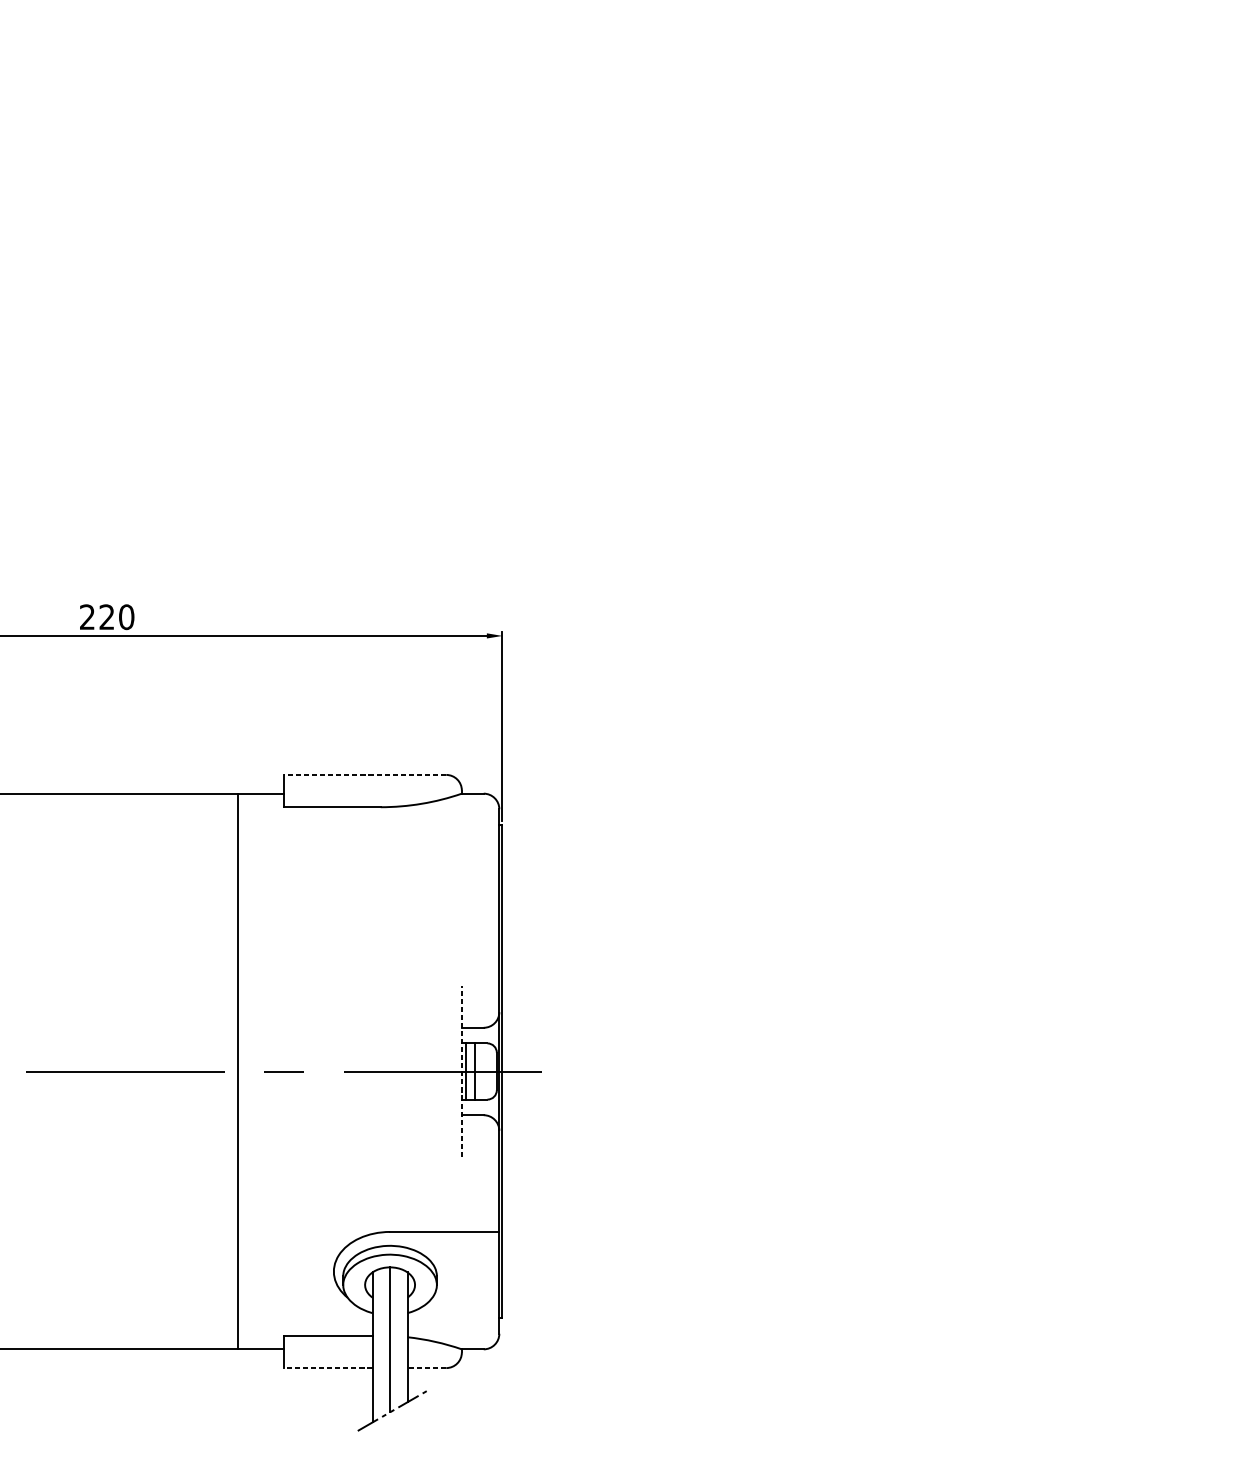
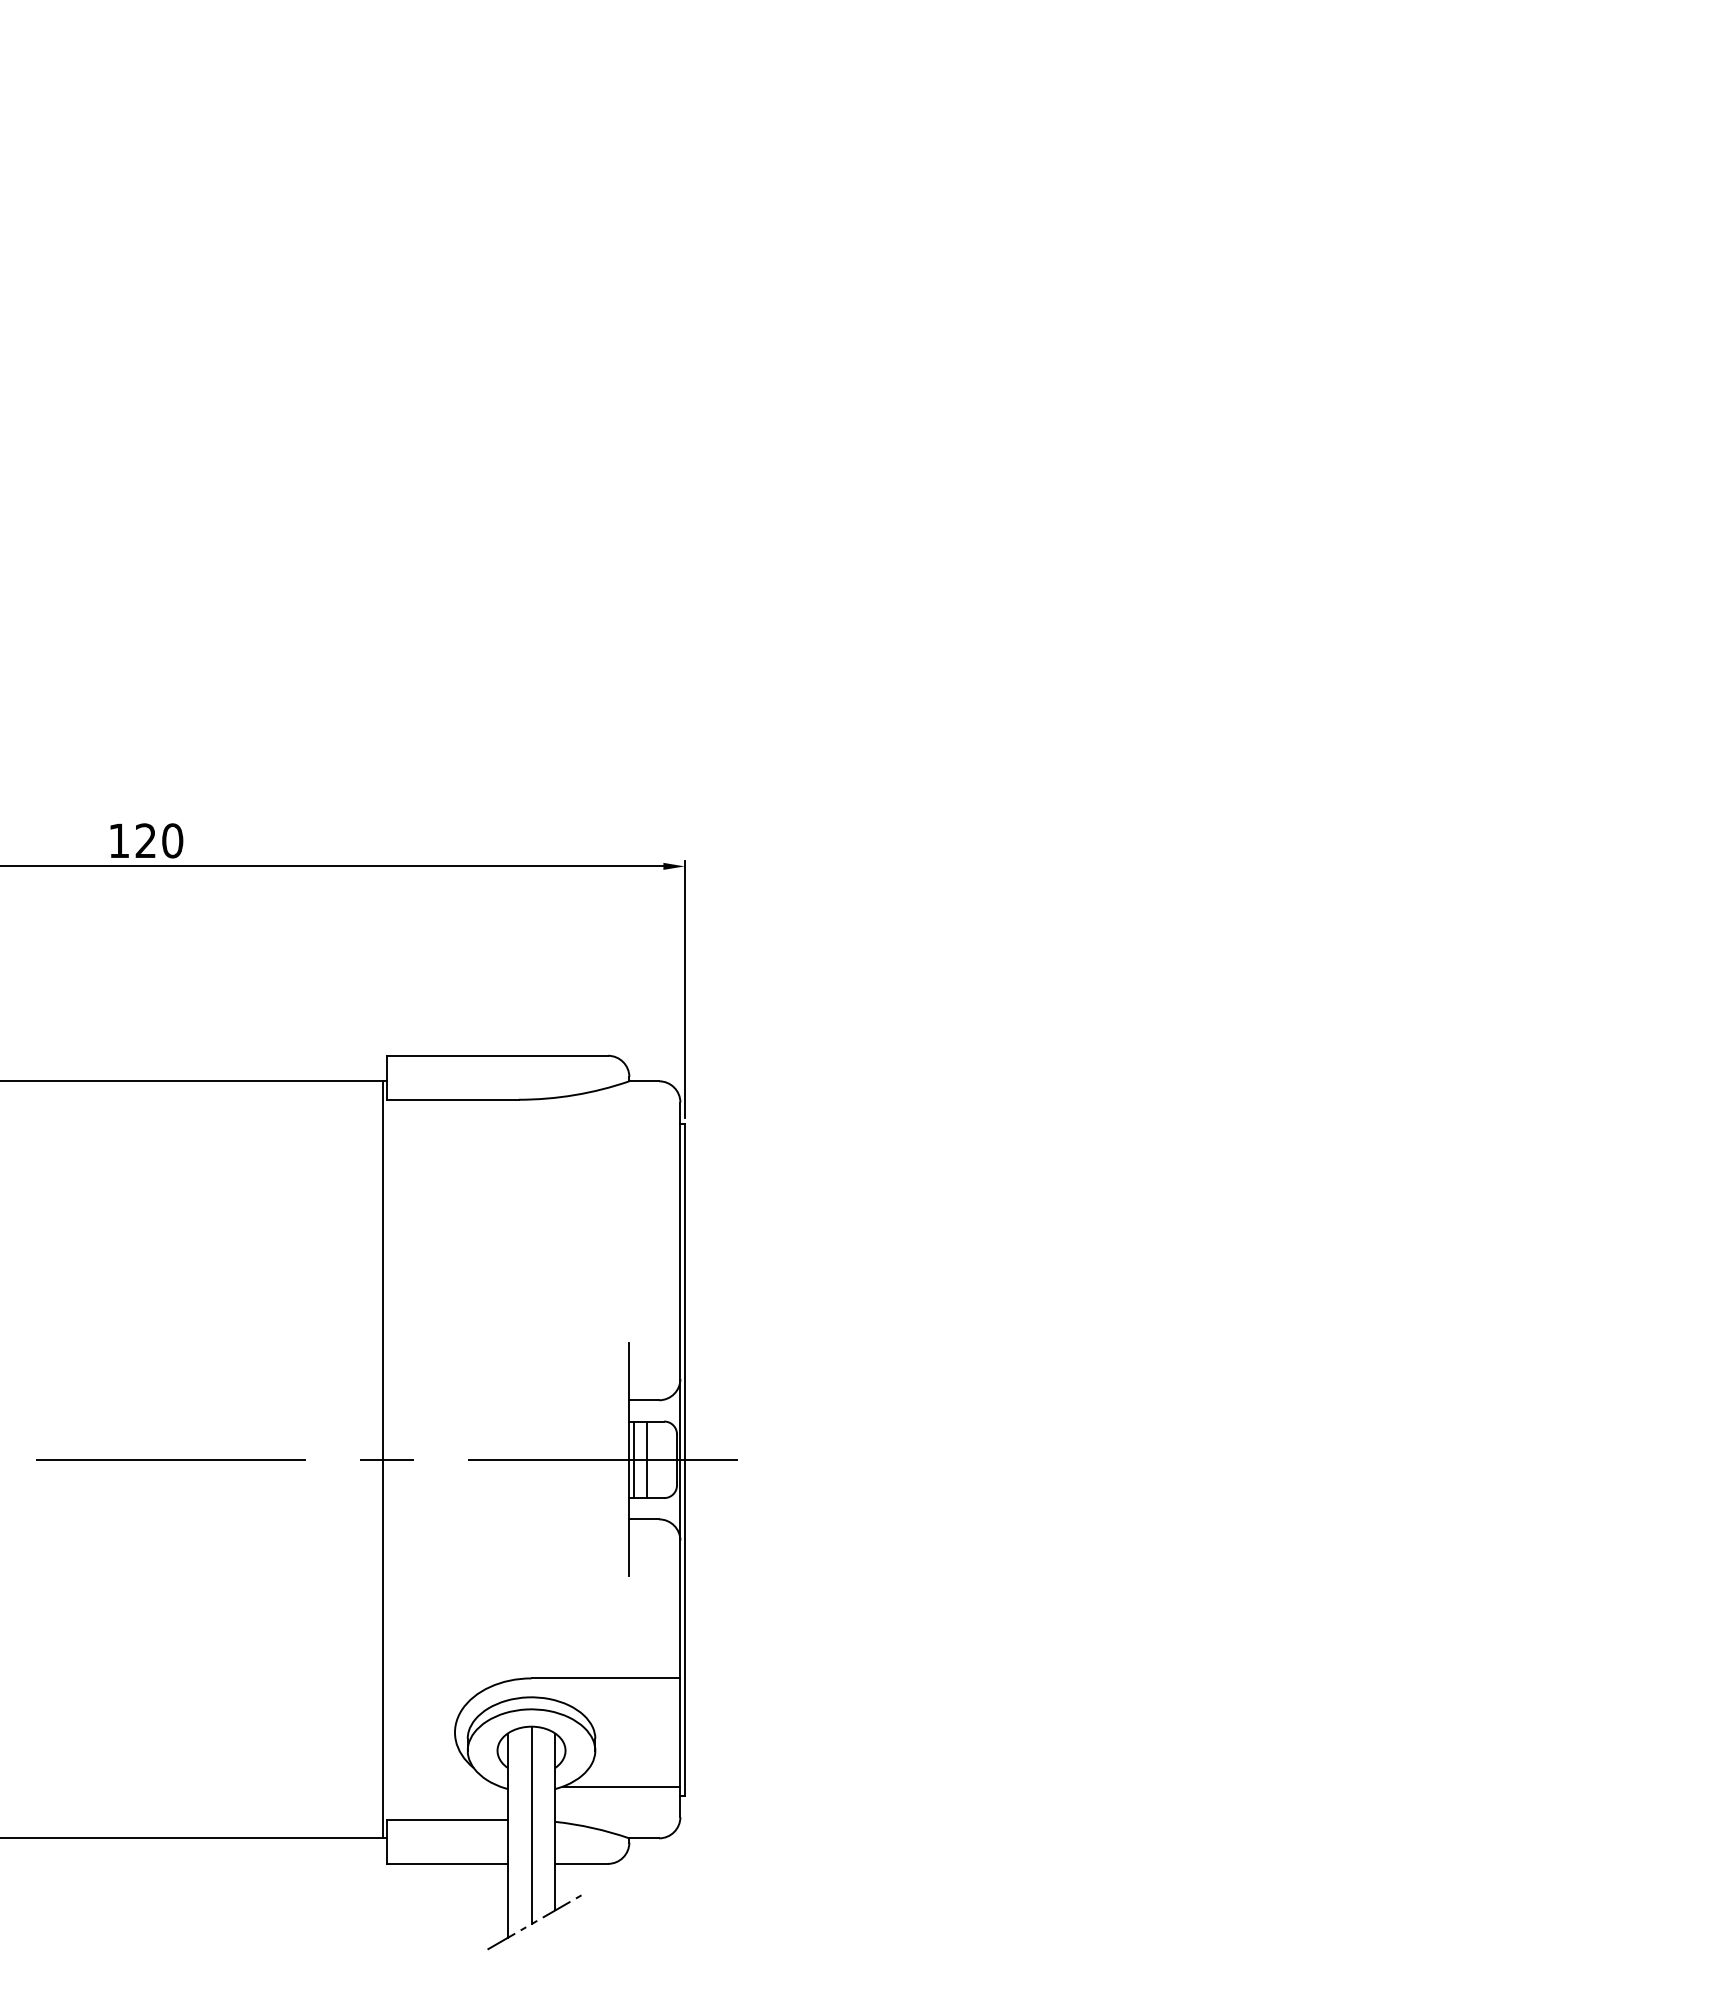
text: (86, 616) -> (118, 840), 220 -> 120
line: (365, 774) -> (497, 1055), dashed -> solid
line: (237, 1071) -> (382, 1459), moved
line: (461, 1071) -> (629, 1459), dashed -> solid
line: (456, 1311) -> (621, 1786), added
line: (327, 1367) -> (446, 1863), dashed -> solid
line: (426, 1367) -> (581, 1863), dashed -> solid

